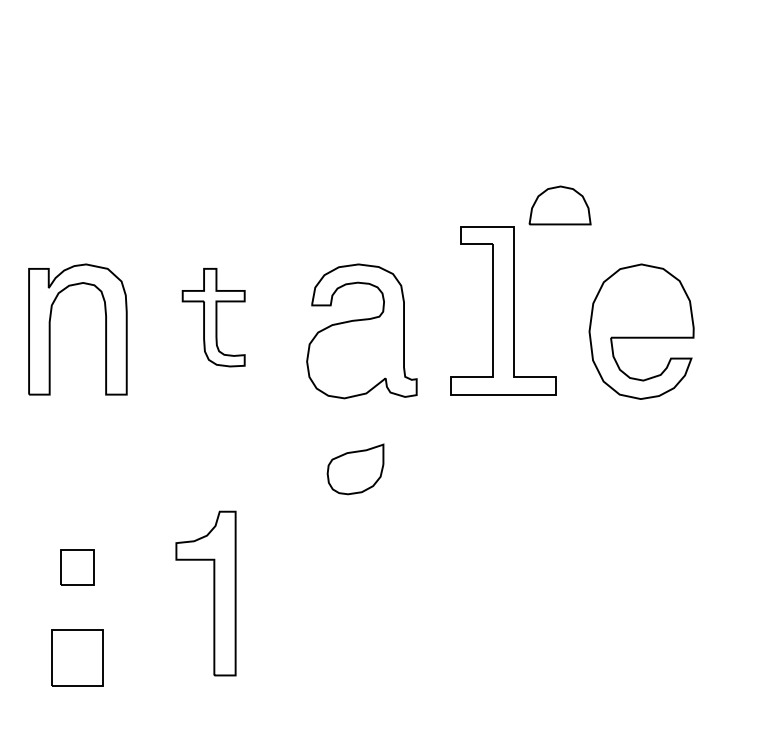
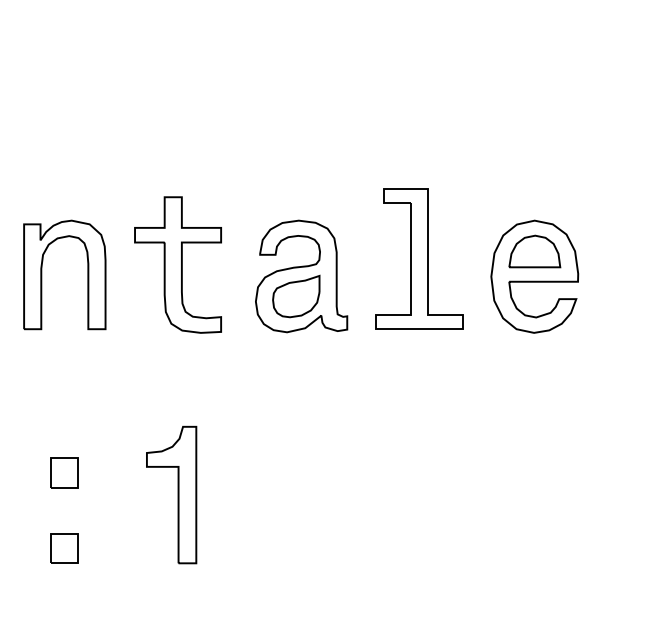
part: (559, 205) -> (534, 251), moved
part: (213, 317) -> (177, 264), size x1.67
part: (355, 469) -> (296, 296), moved
part: (77, 657) -> (64, 548), size x0.62

